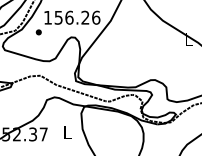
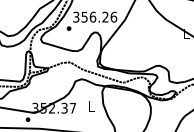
text: (48, 16) -> (76, 16), 156.26 -> 356.26

